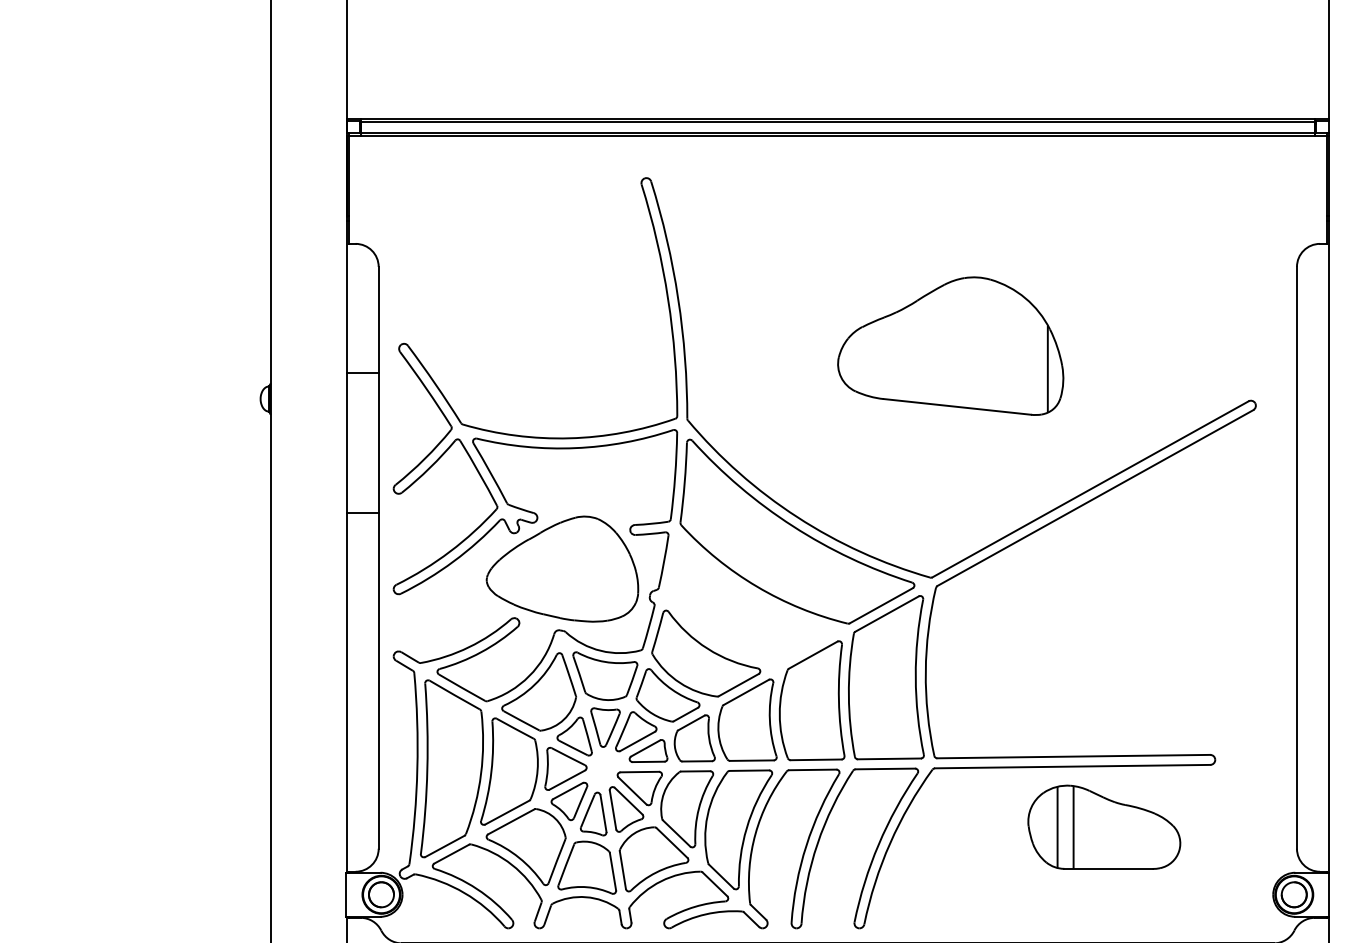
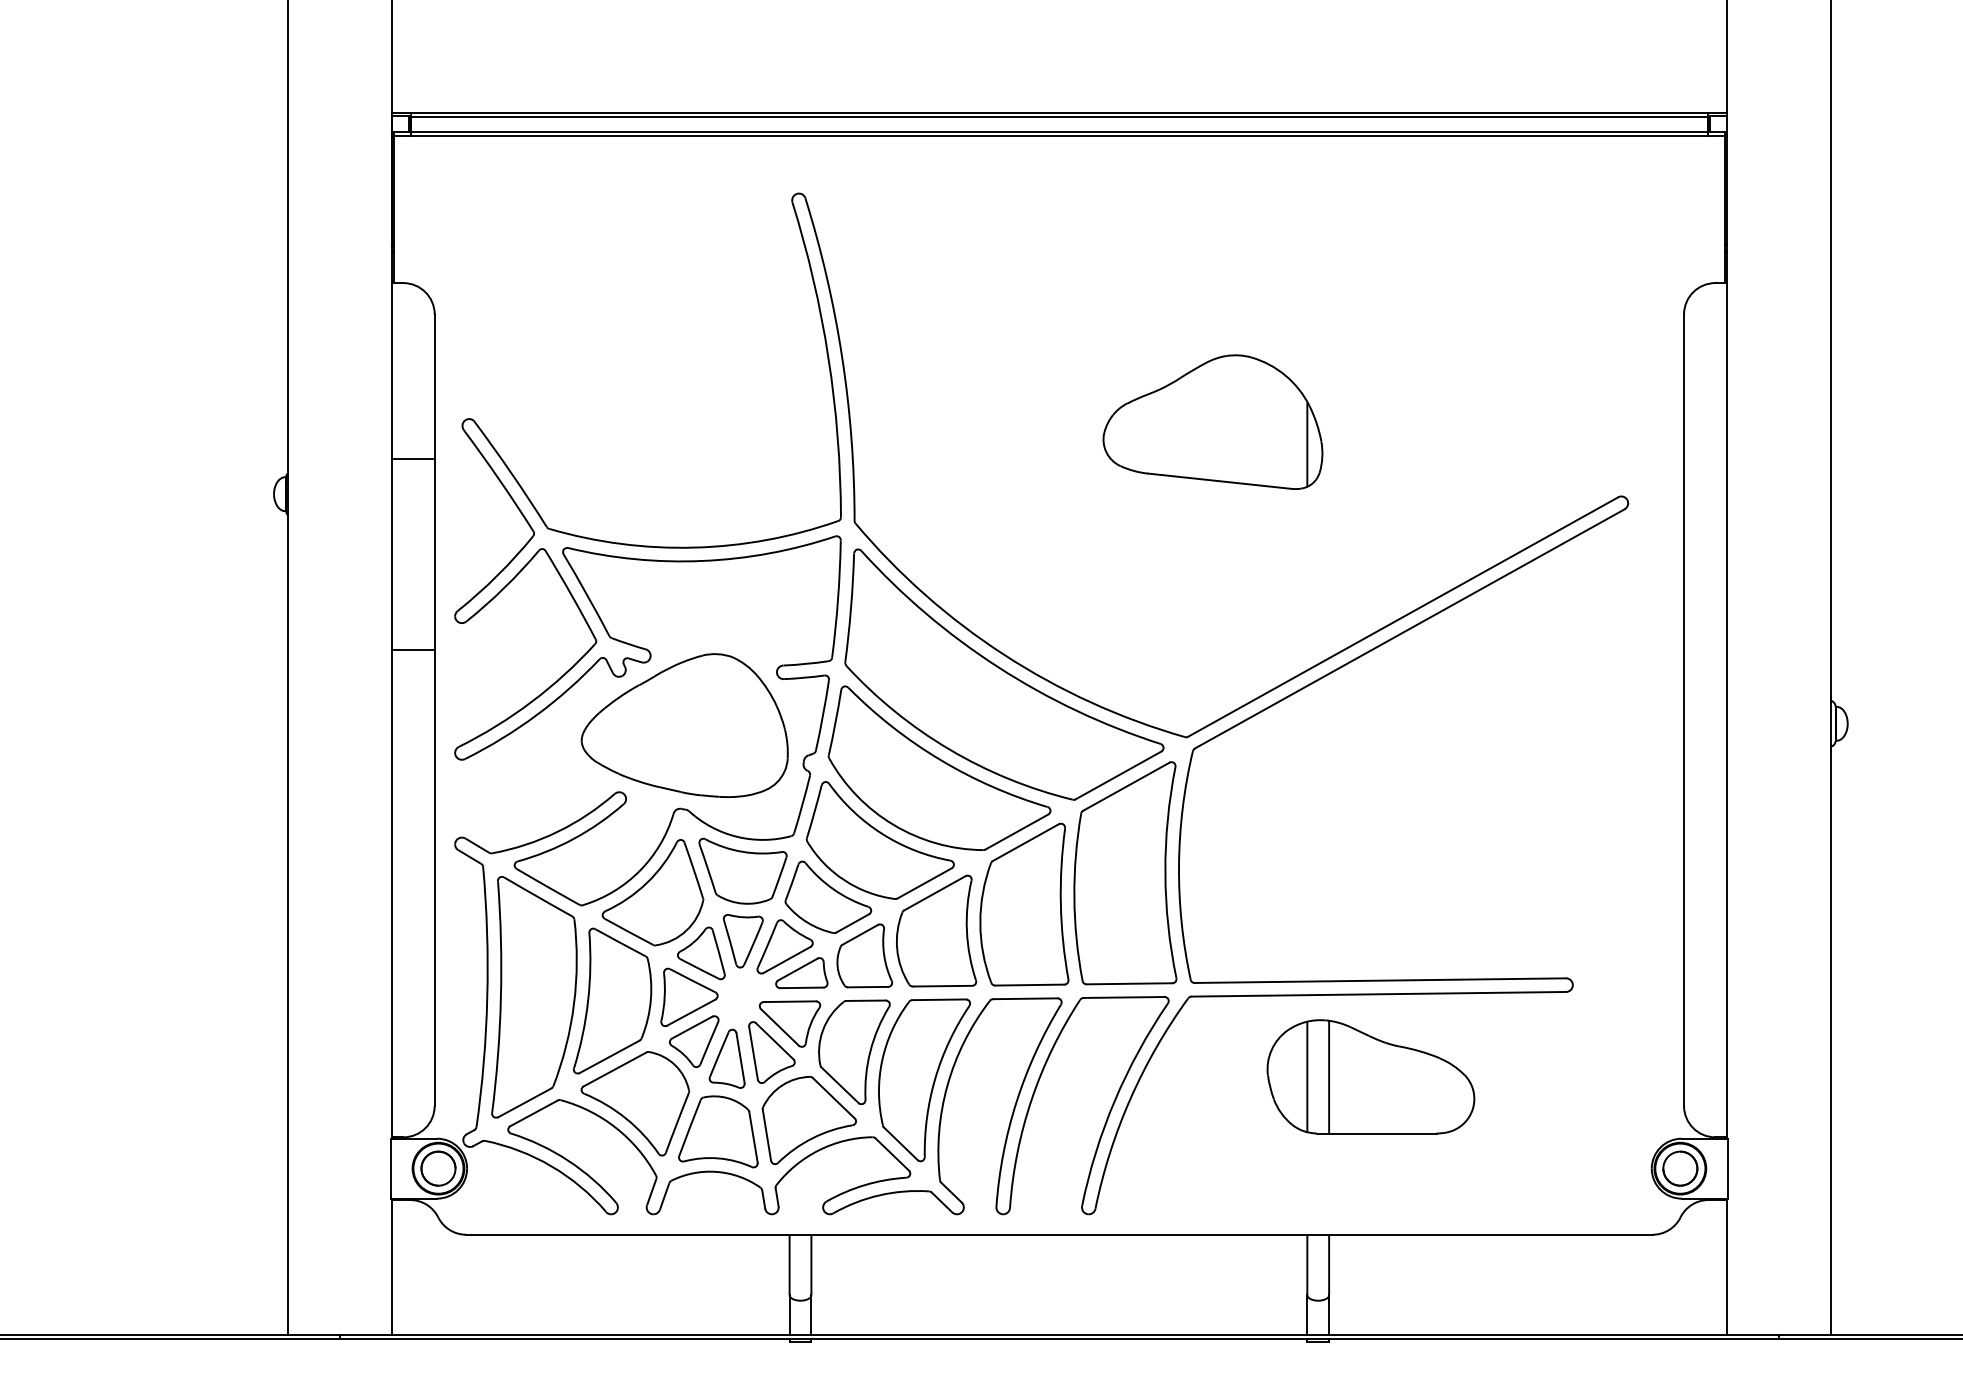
part: (950, 345) -> (1212, 421), size x0.71
part: (749, 599) -> (939, 767), added
part: (1104, 827) -> (1370, 1076), moved

